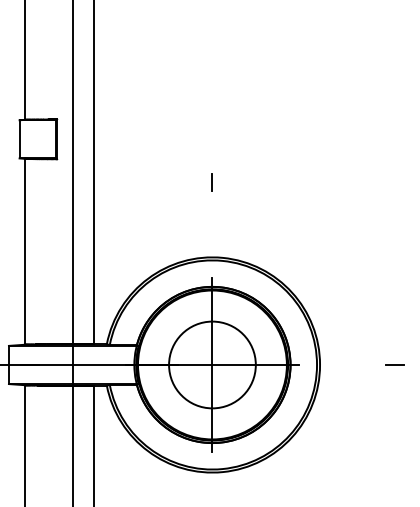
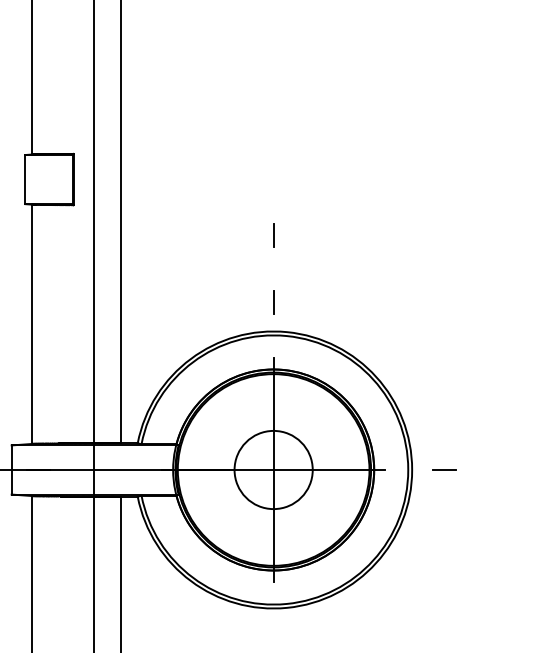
line: (212, 234) -> (273, 302), added
circle: (212, 364) -> (273, 469), size x0.7
line: (394, 364) -> (444, 469), moved

